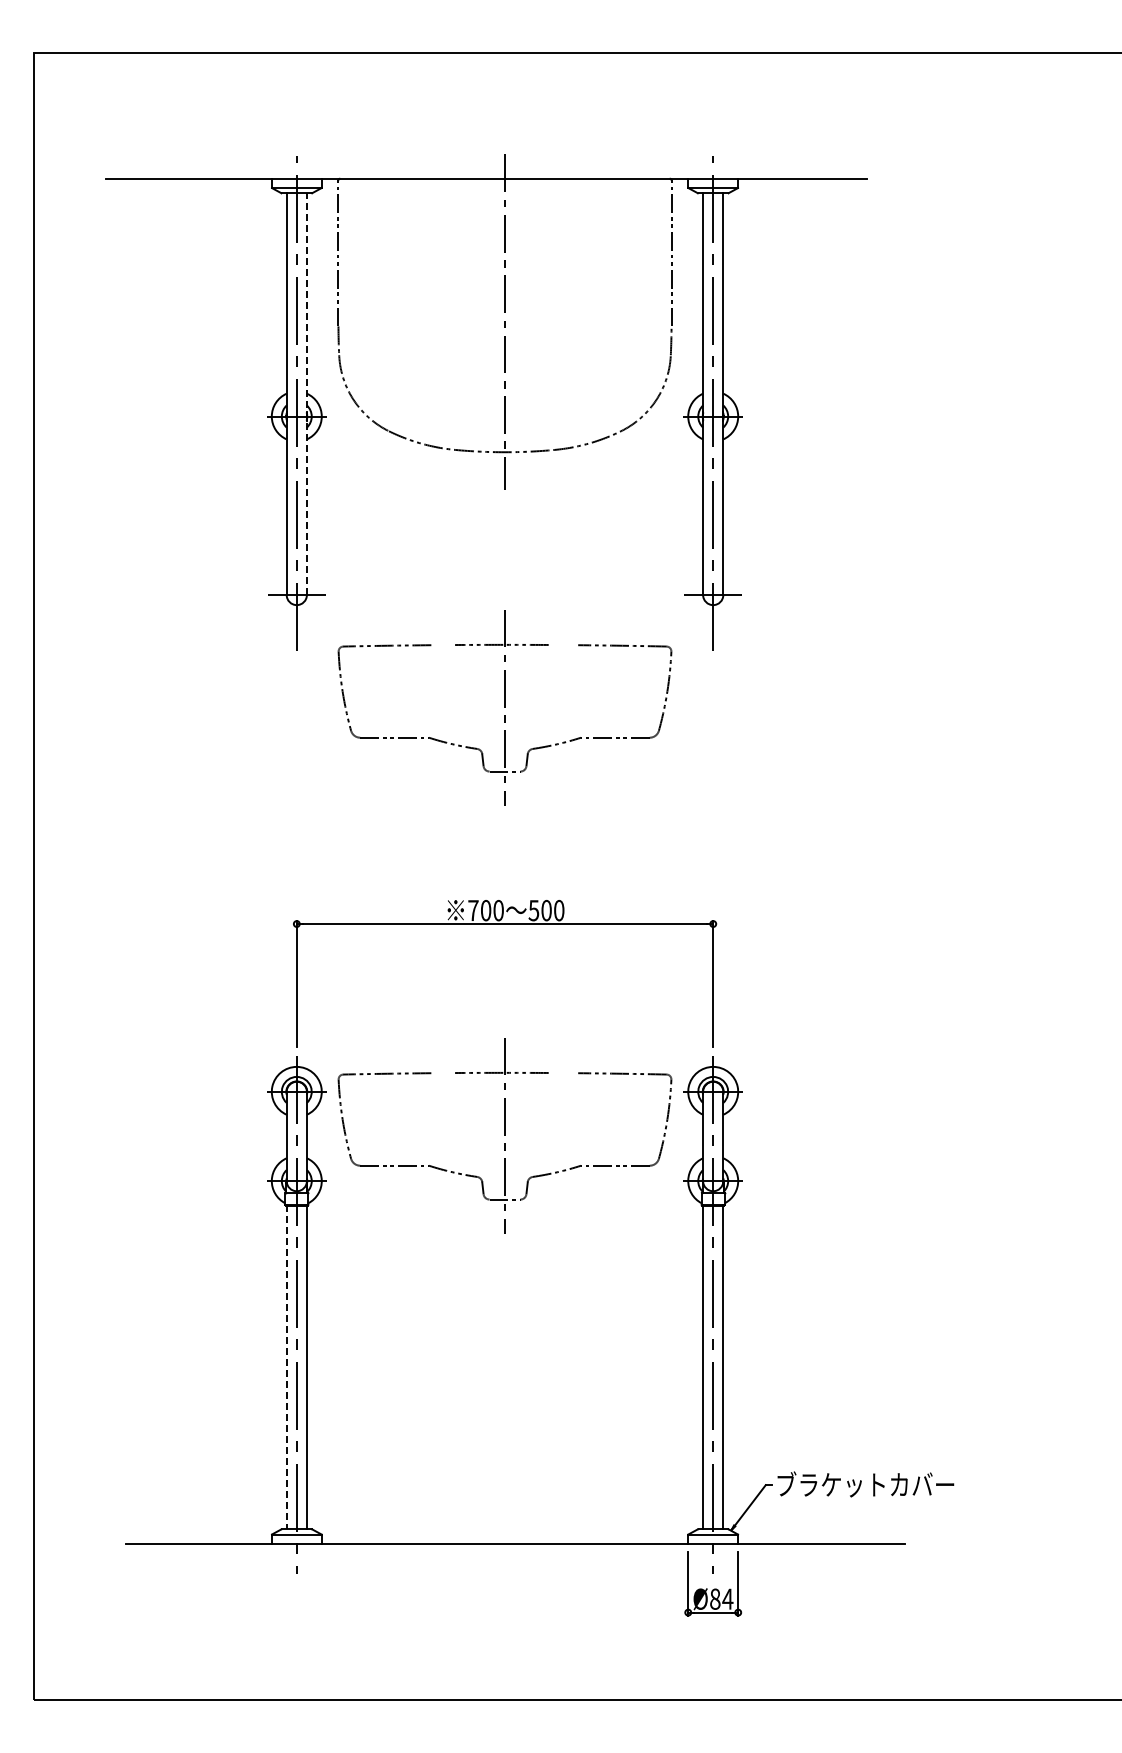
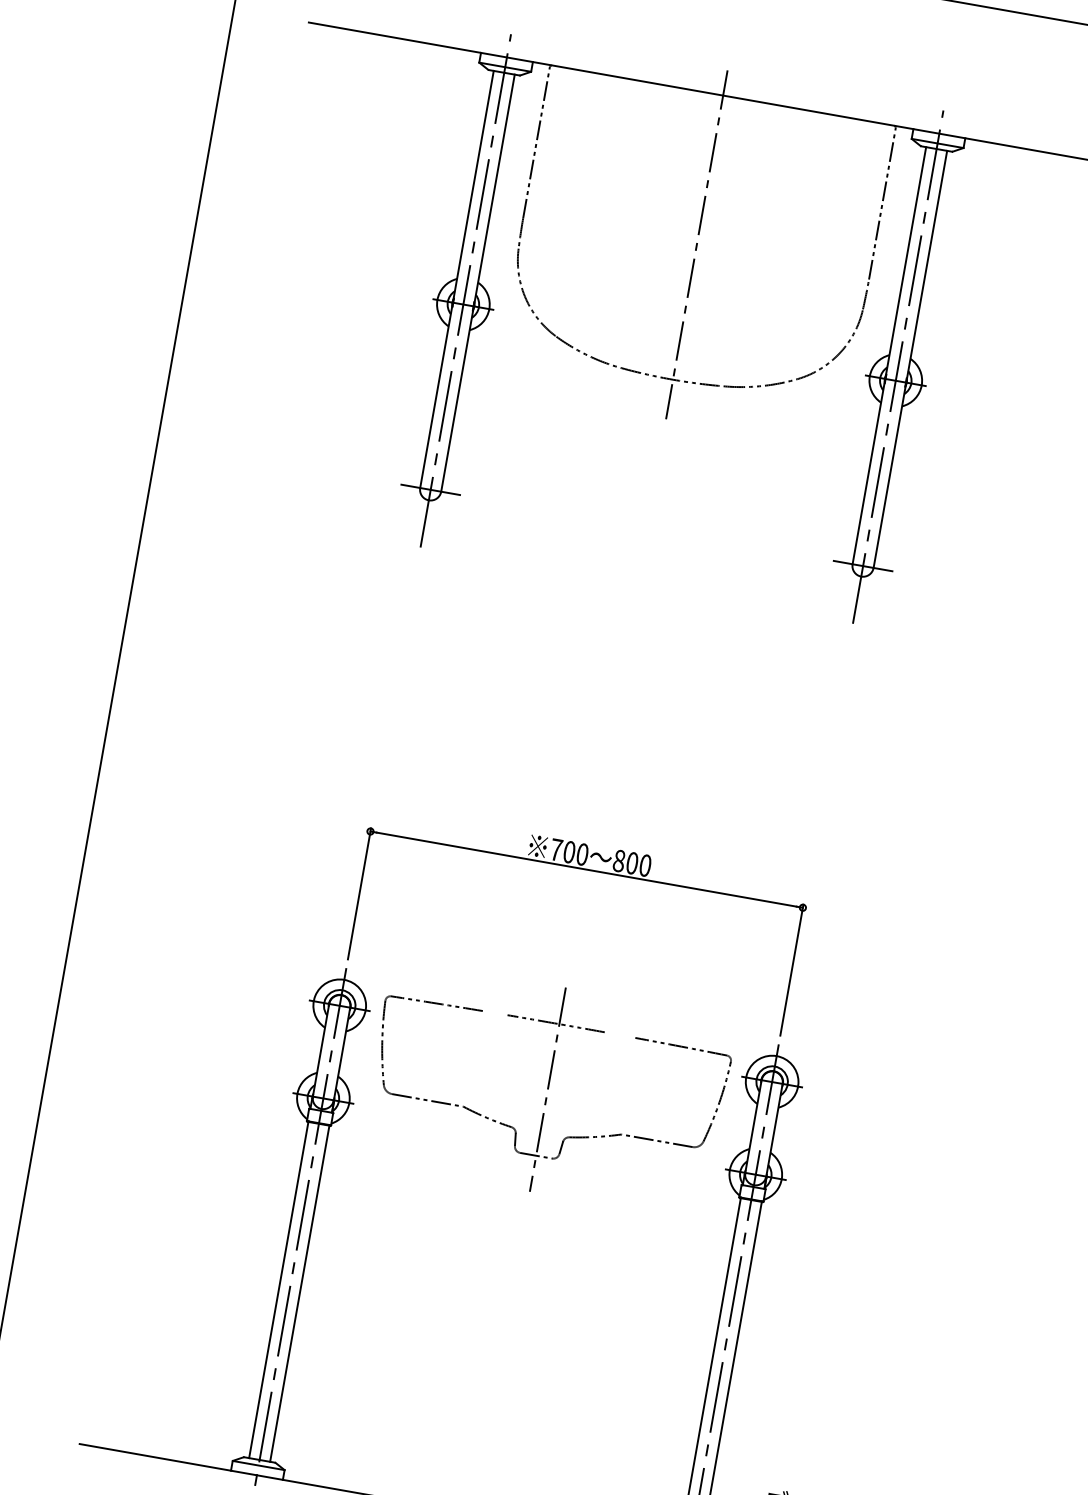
line: (306, 394) -> (477, 283), dashed -> solid
part: (504, 707) -> (625, 644), removed
text: (533, 910) -> (618, 860), 500 -> 800
line: (286, 1367) -> (278, 1290), dashed -> solid

